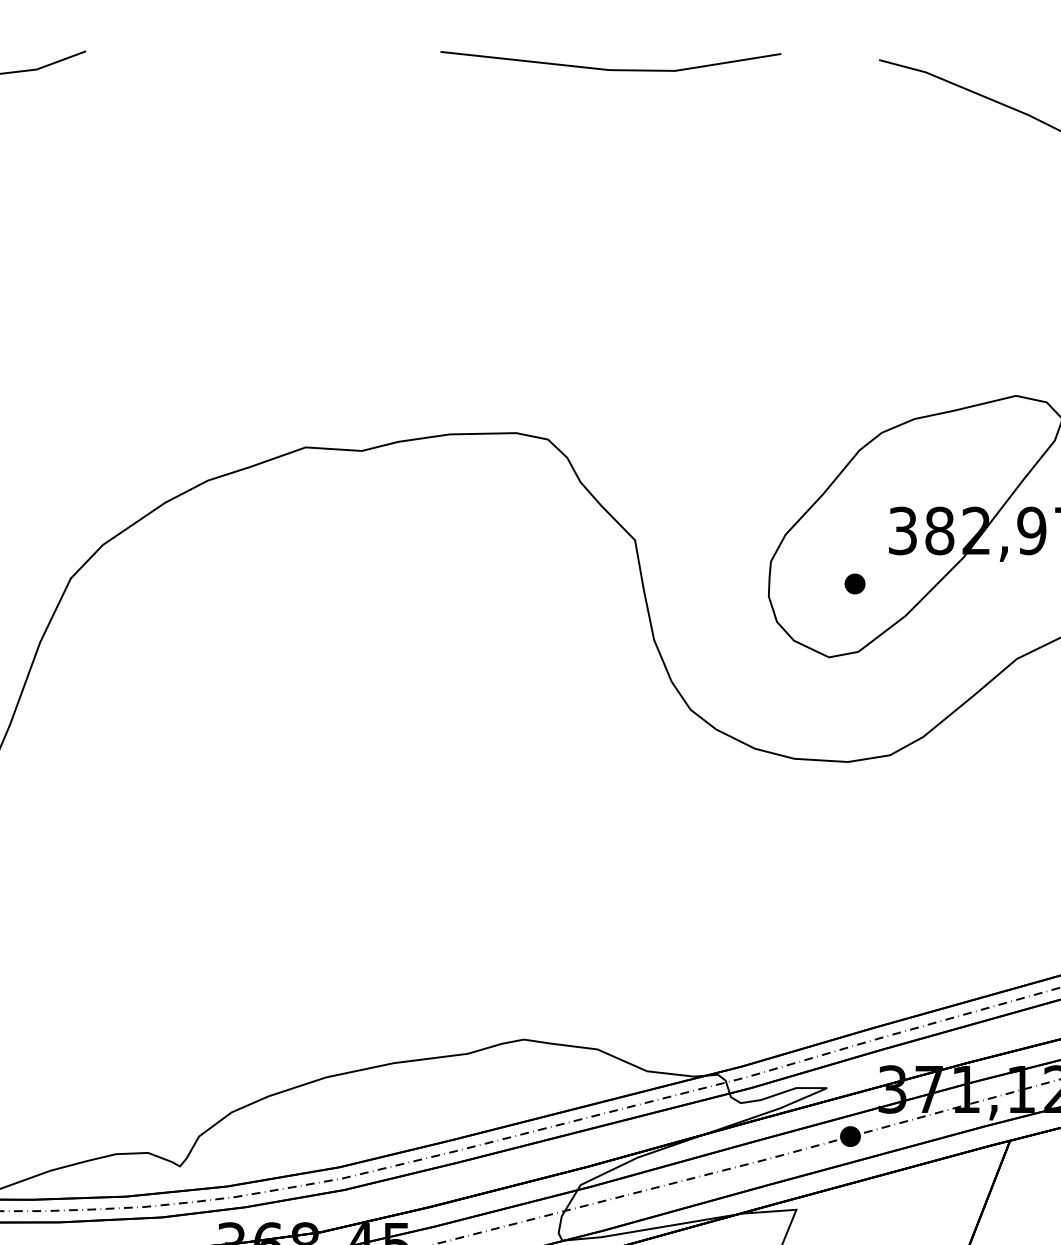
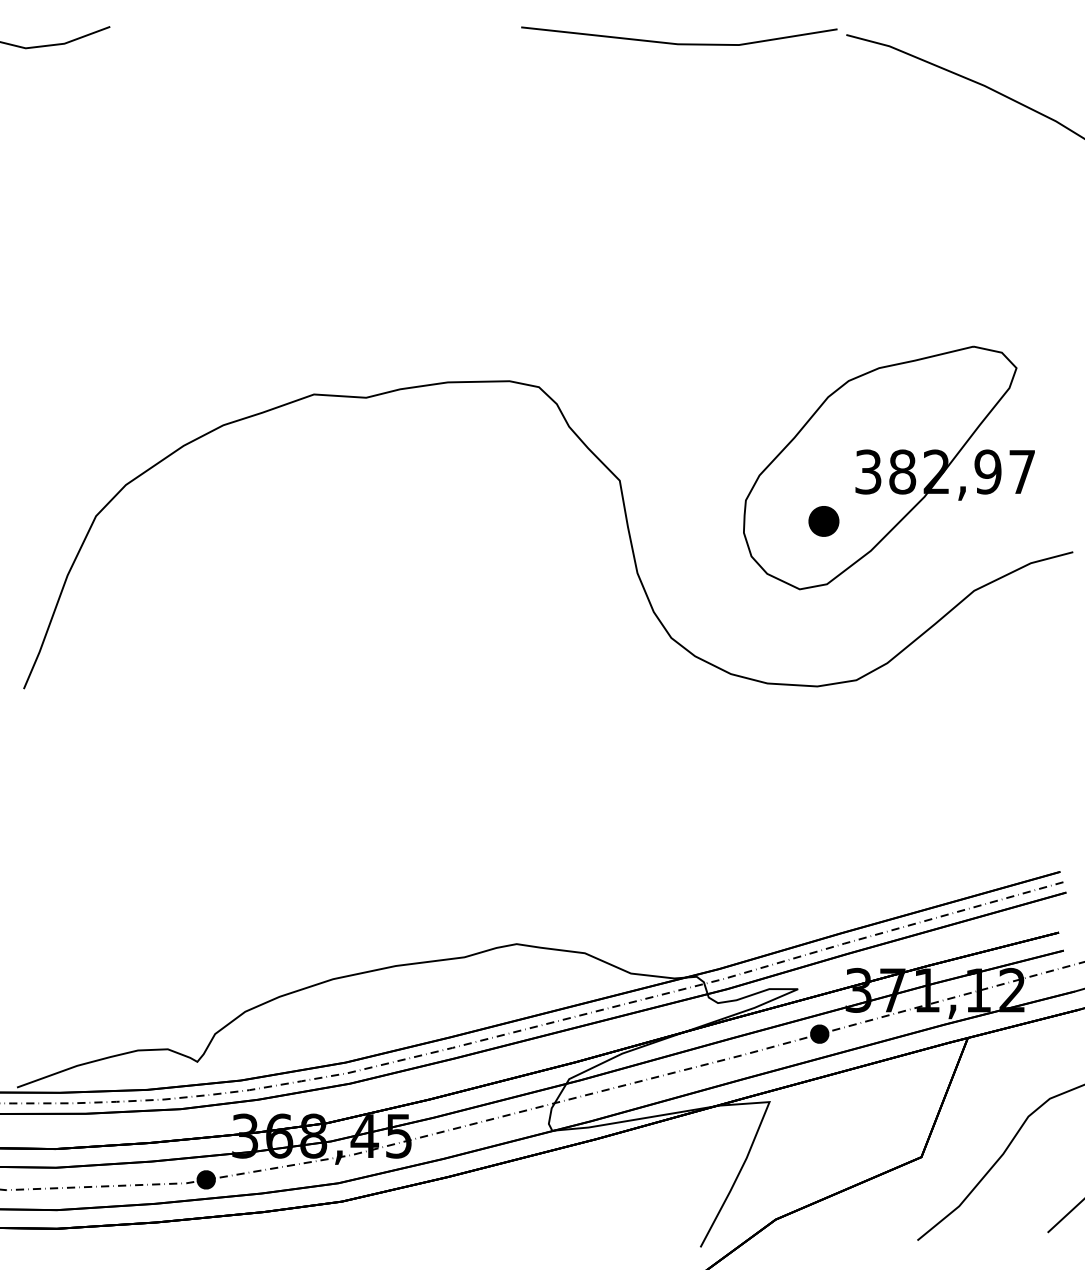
line: (611, 69) -> (679, 43), moved
part: (854, 583) -> (823, 520), size x1.6

